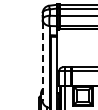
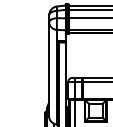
line: (42, 62) -> (48, 72), dashed -> solid

